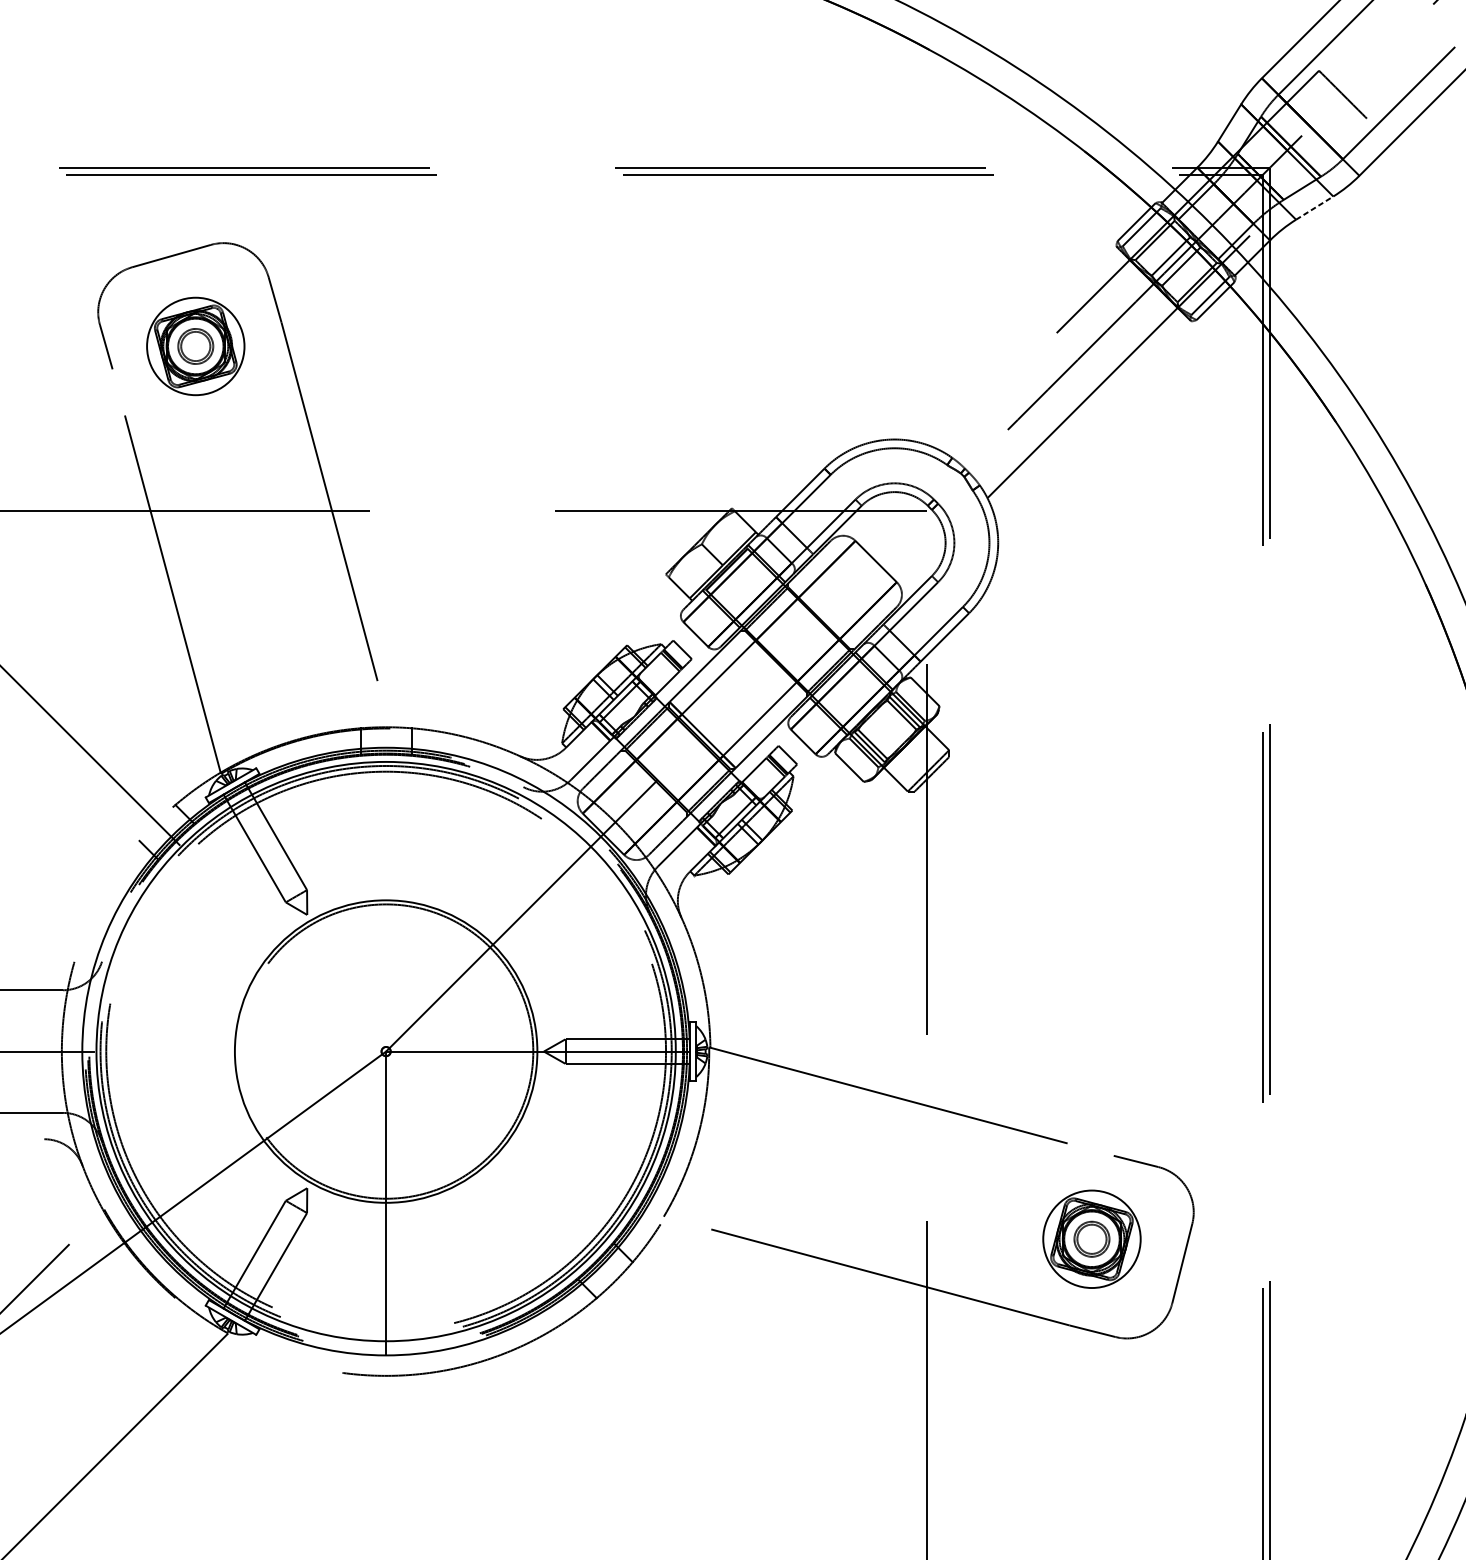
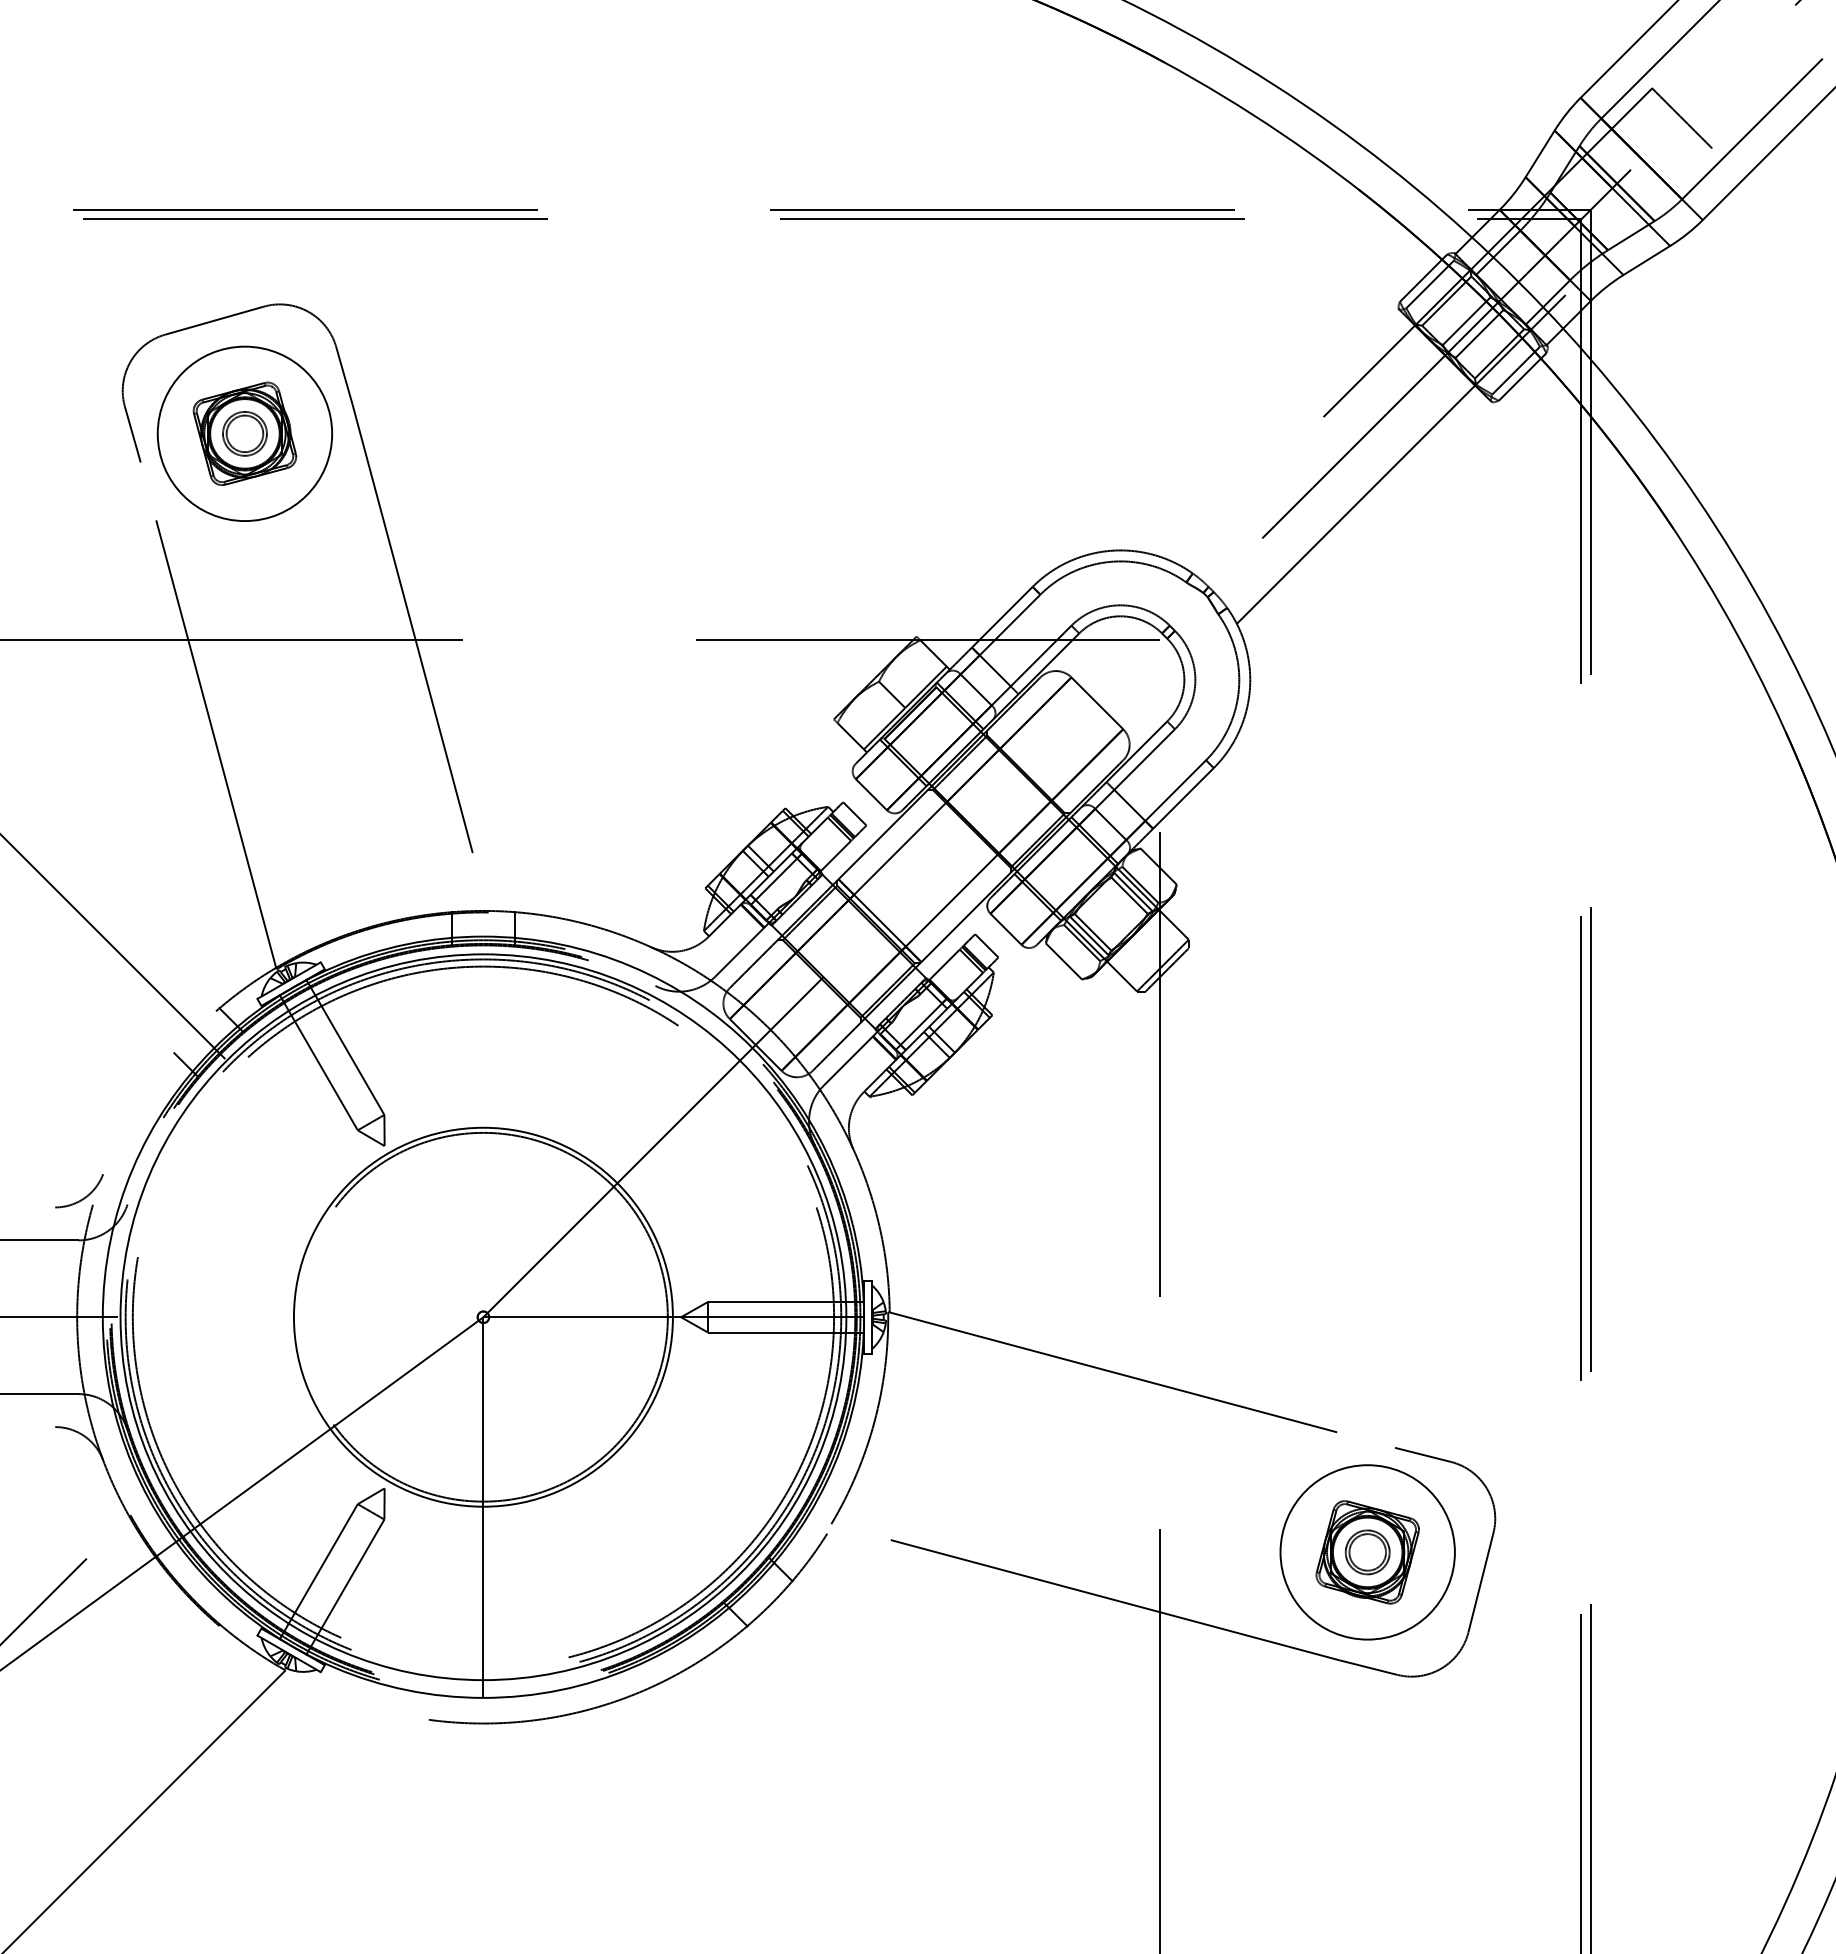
line: (1315, 208) -> (1647, 260), dashed -> solid
circle: (195, 346) -> (244, 433), size x1.43
arc: (66, 956) -> (83, 1197), added
circle: (1091, 1239) -> (1367, 1552), size x1.43

